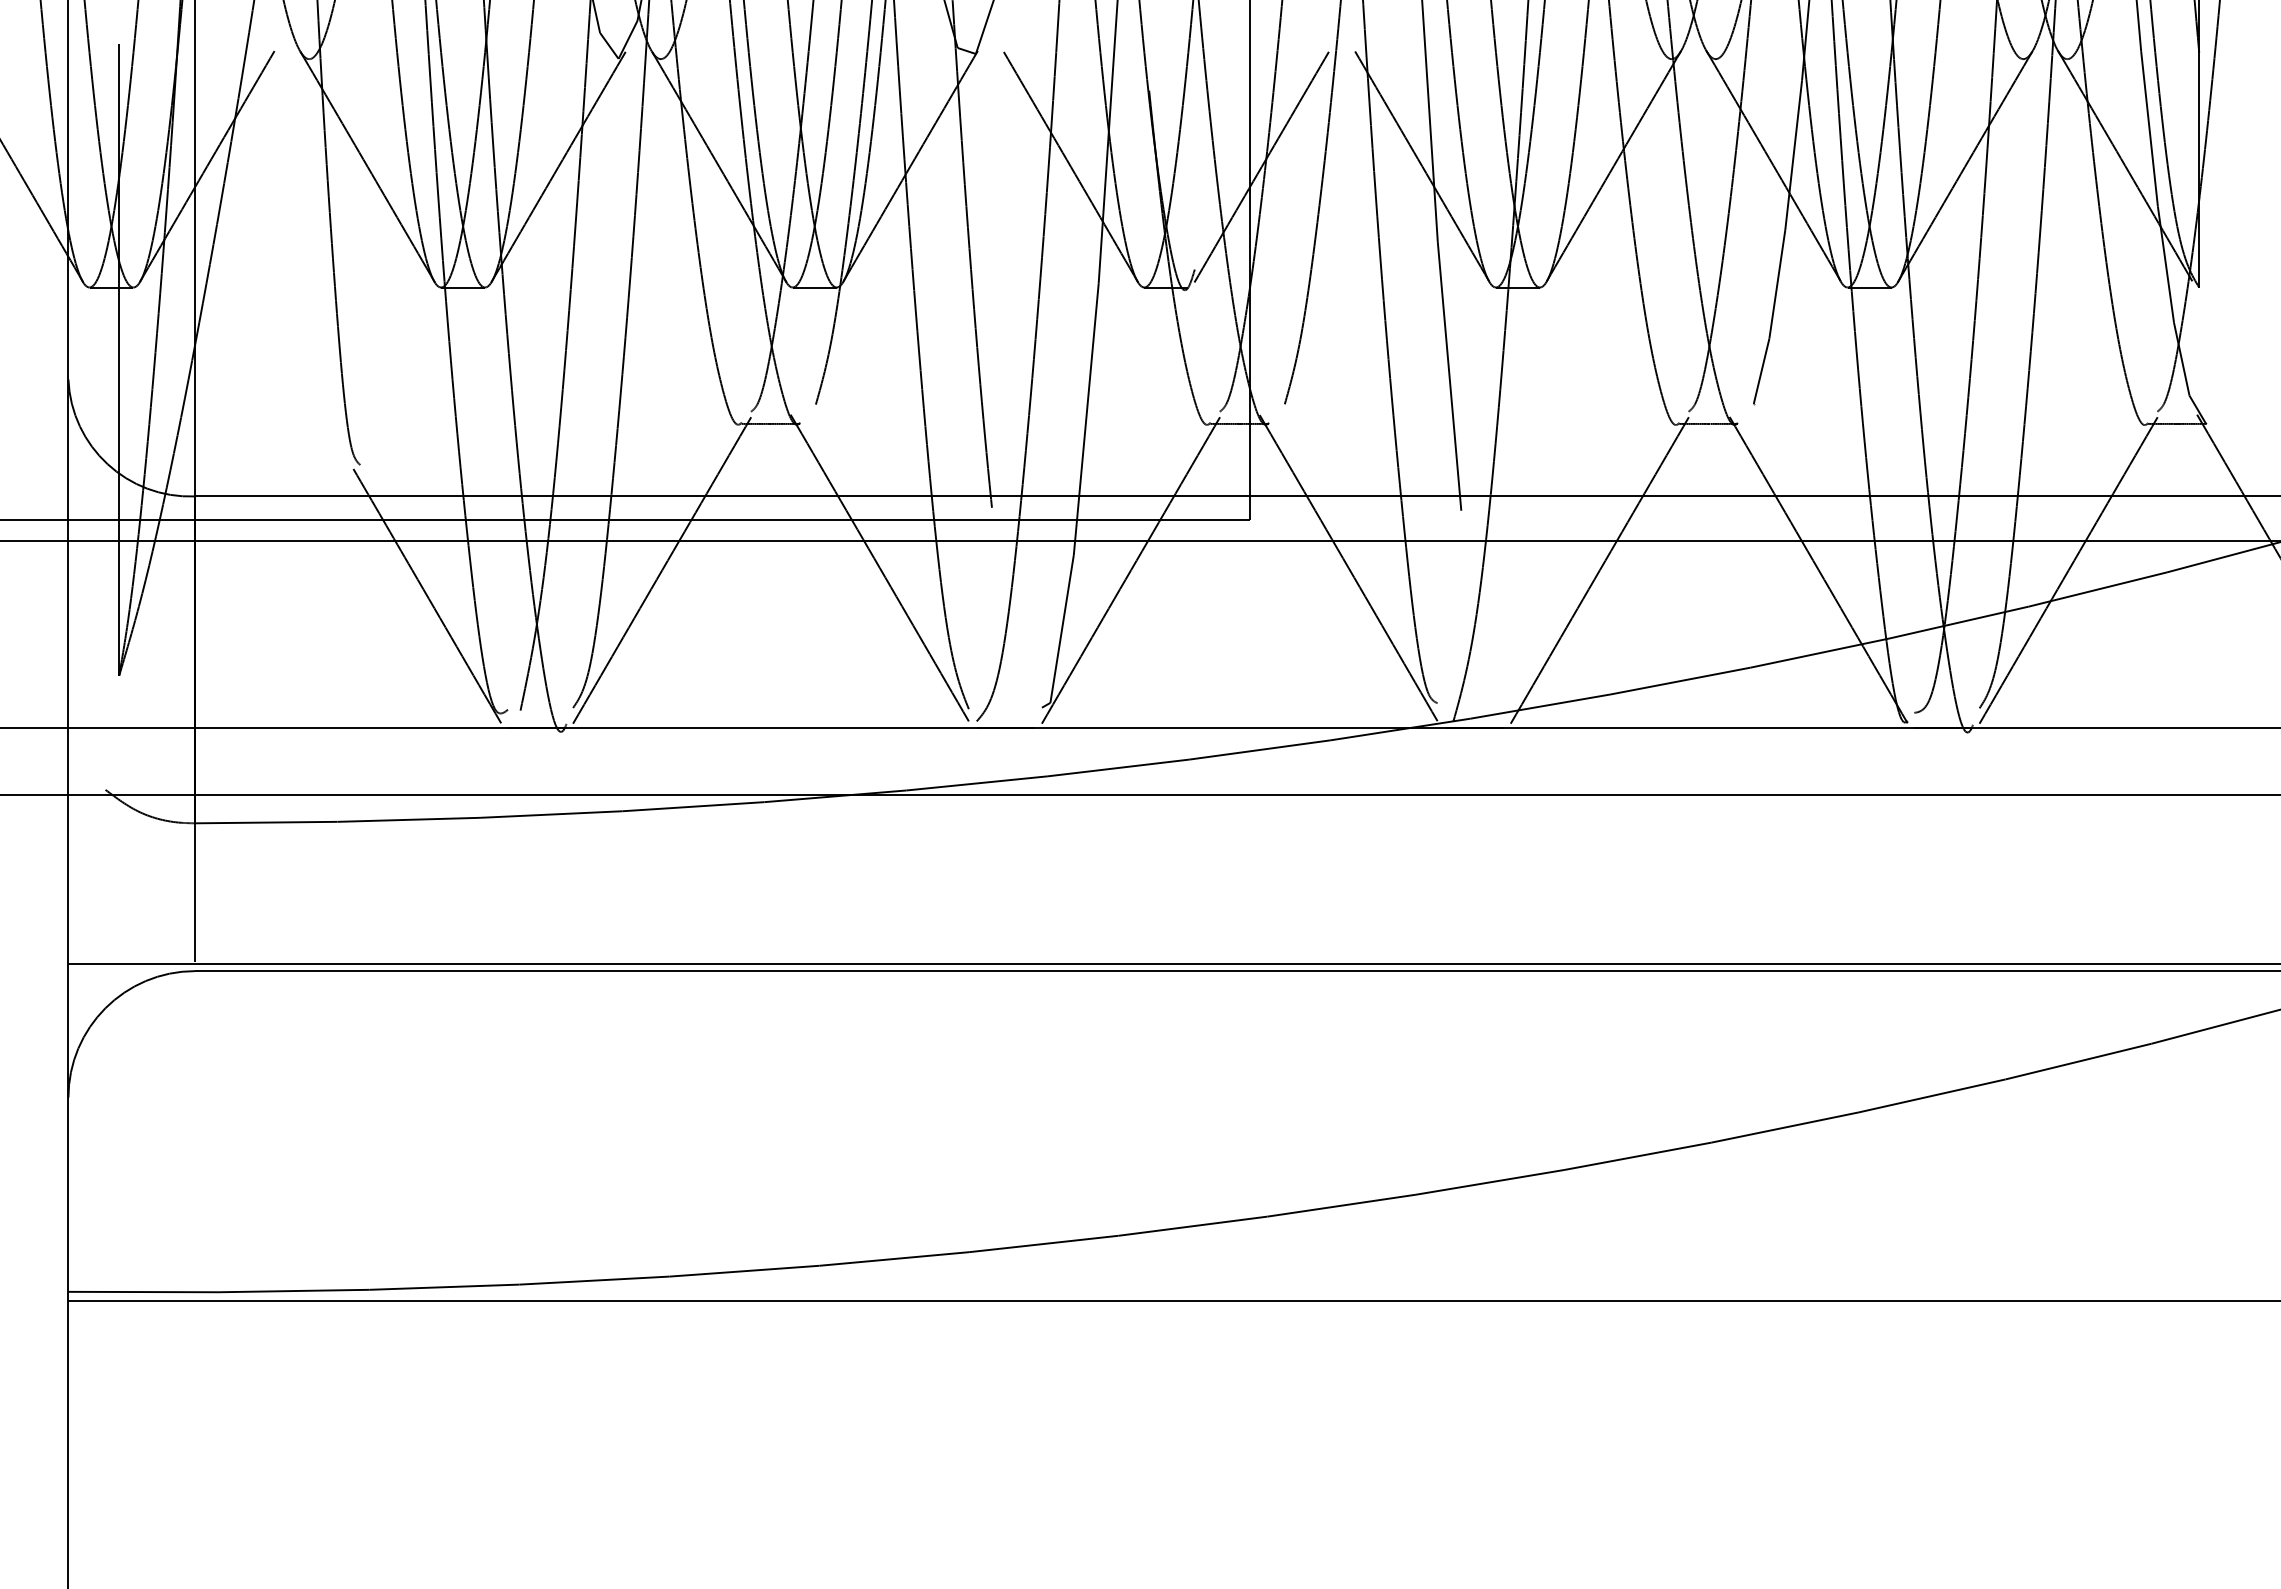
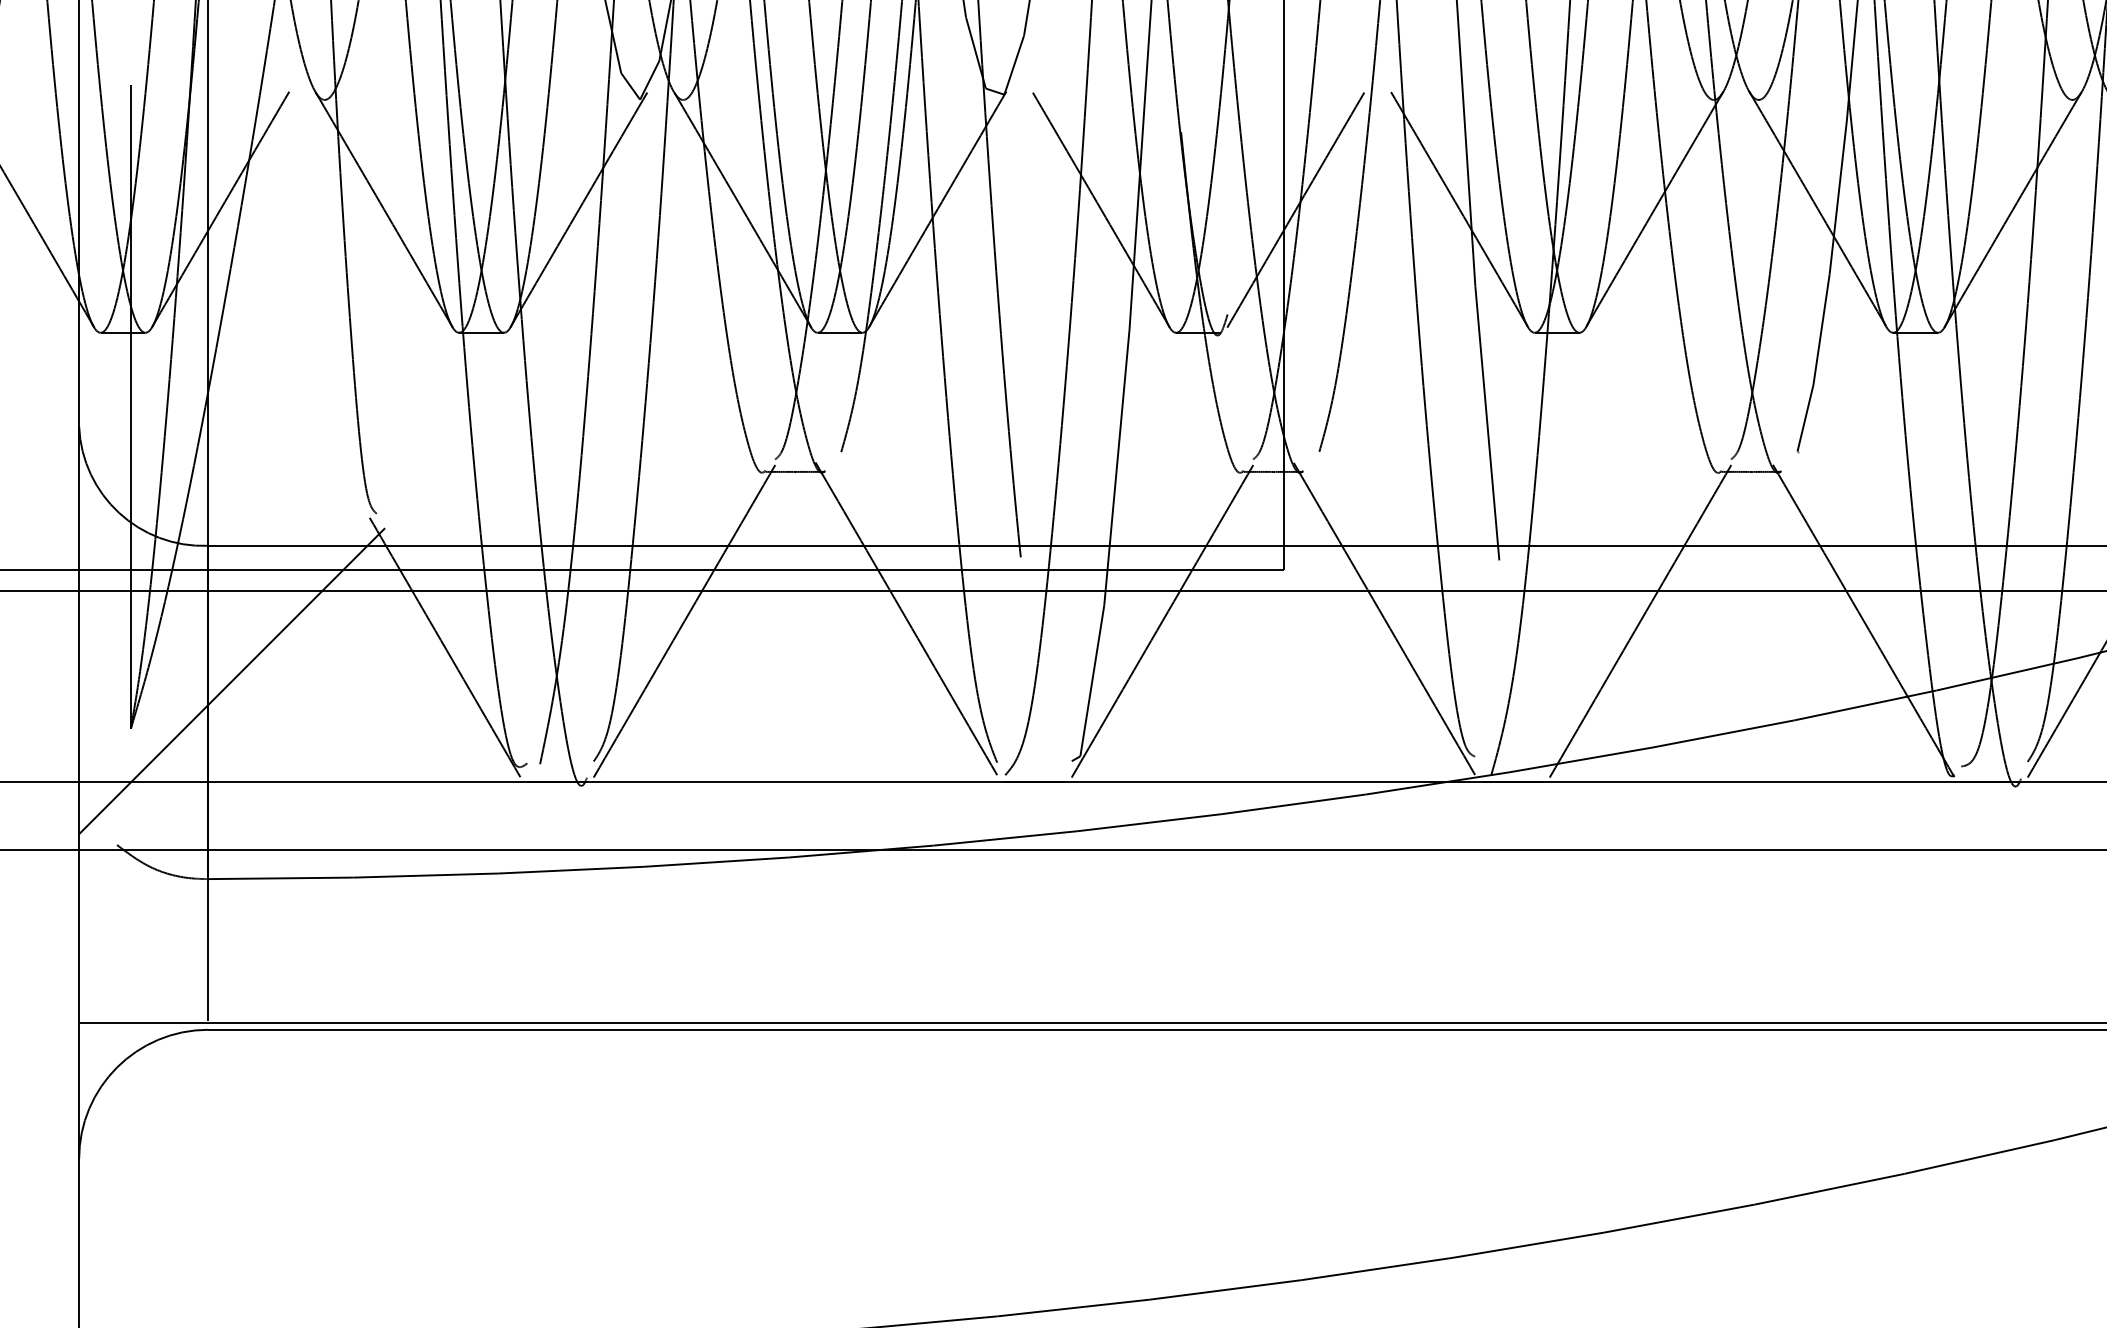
line: (218, 629) -> (232, 681), added

